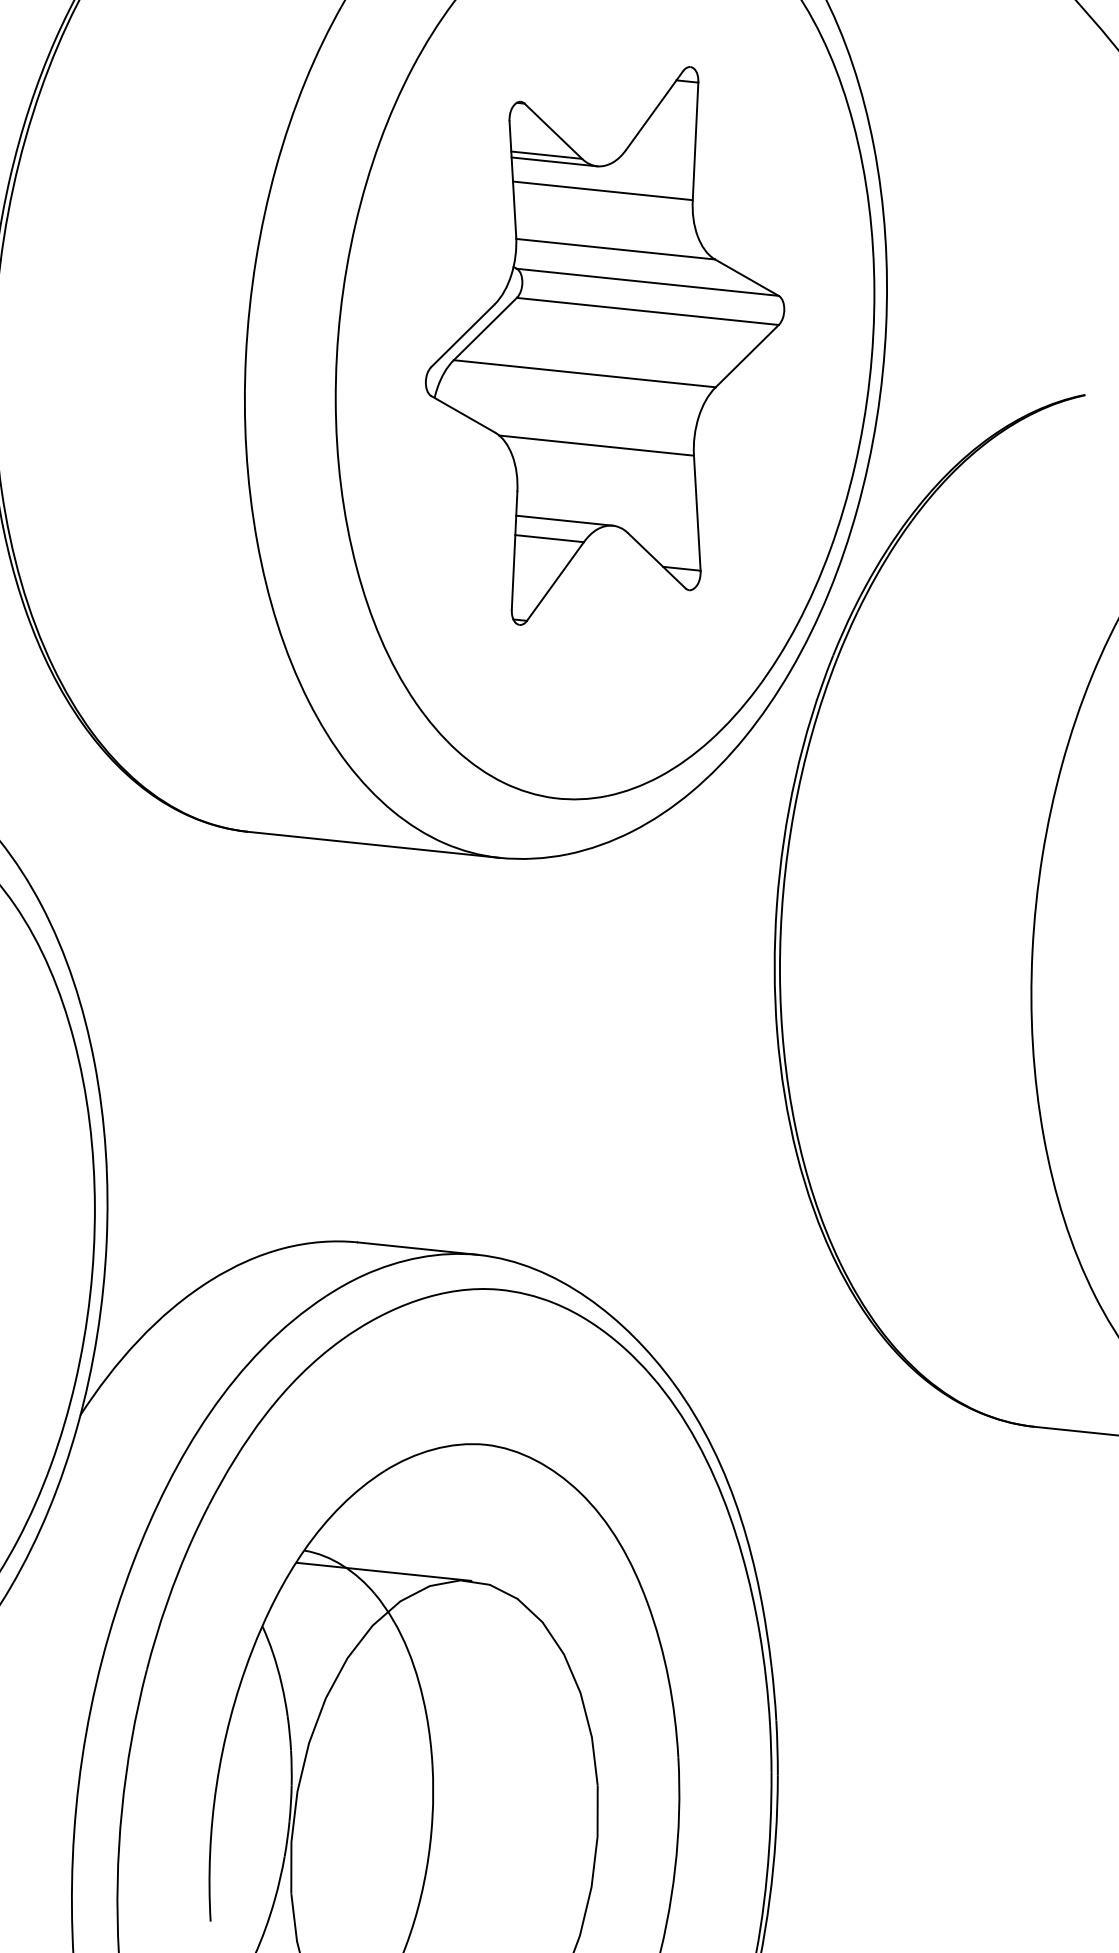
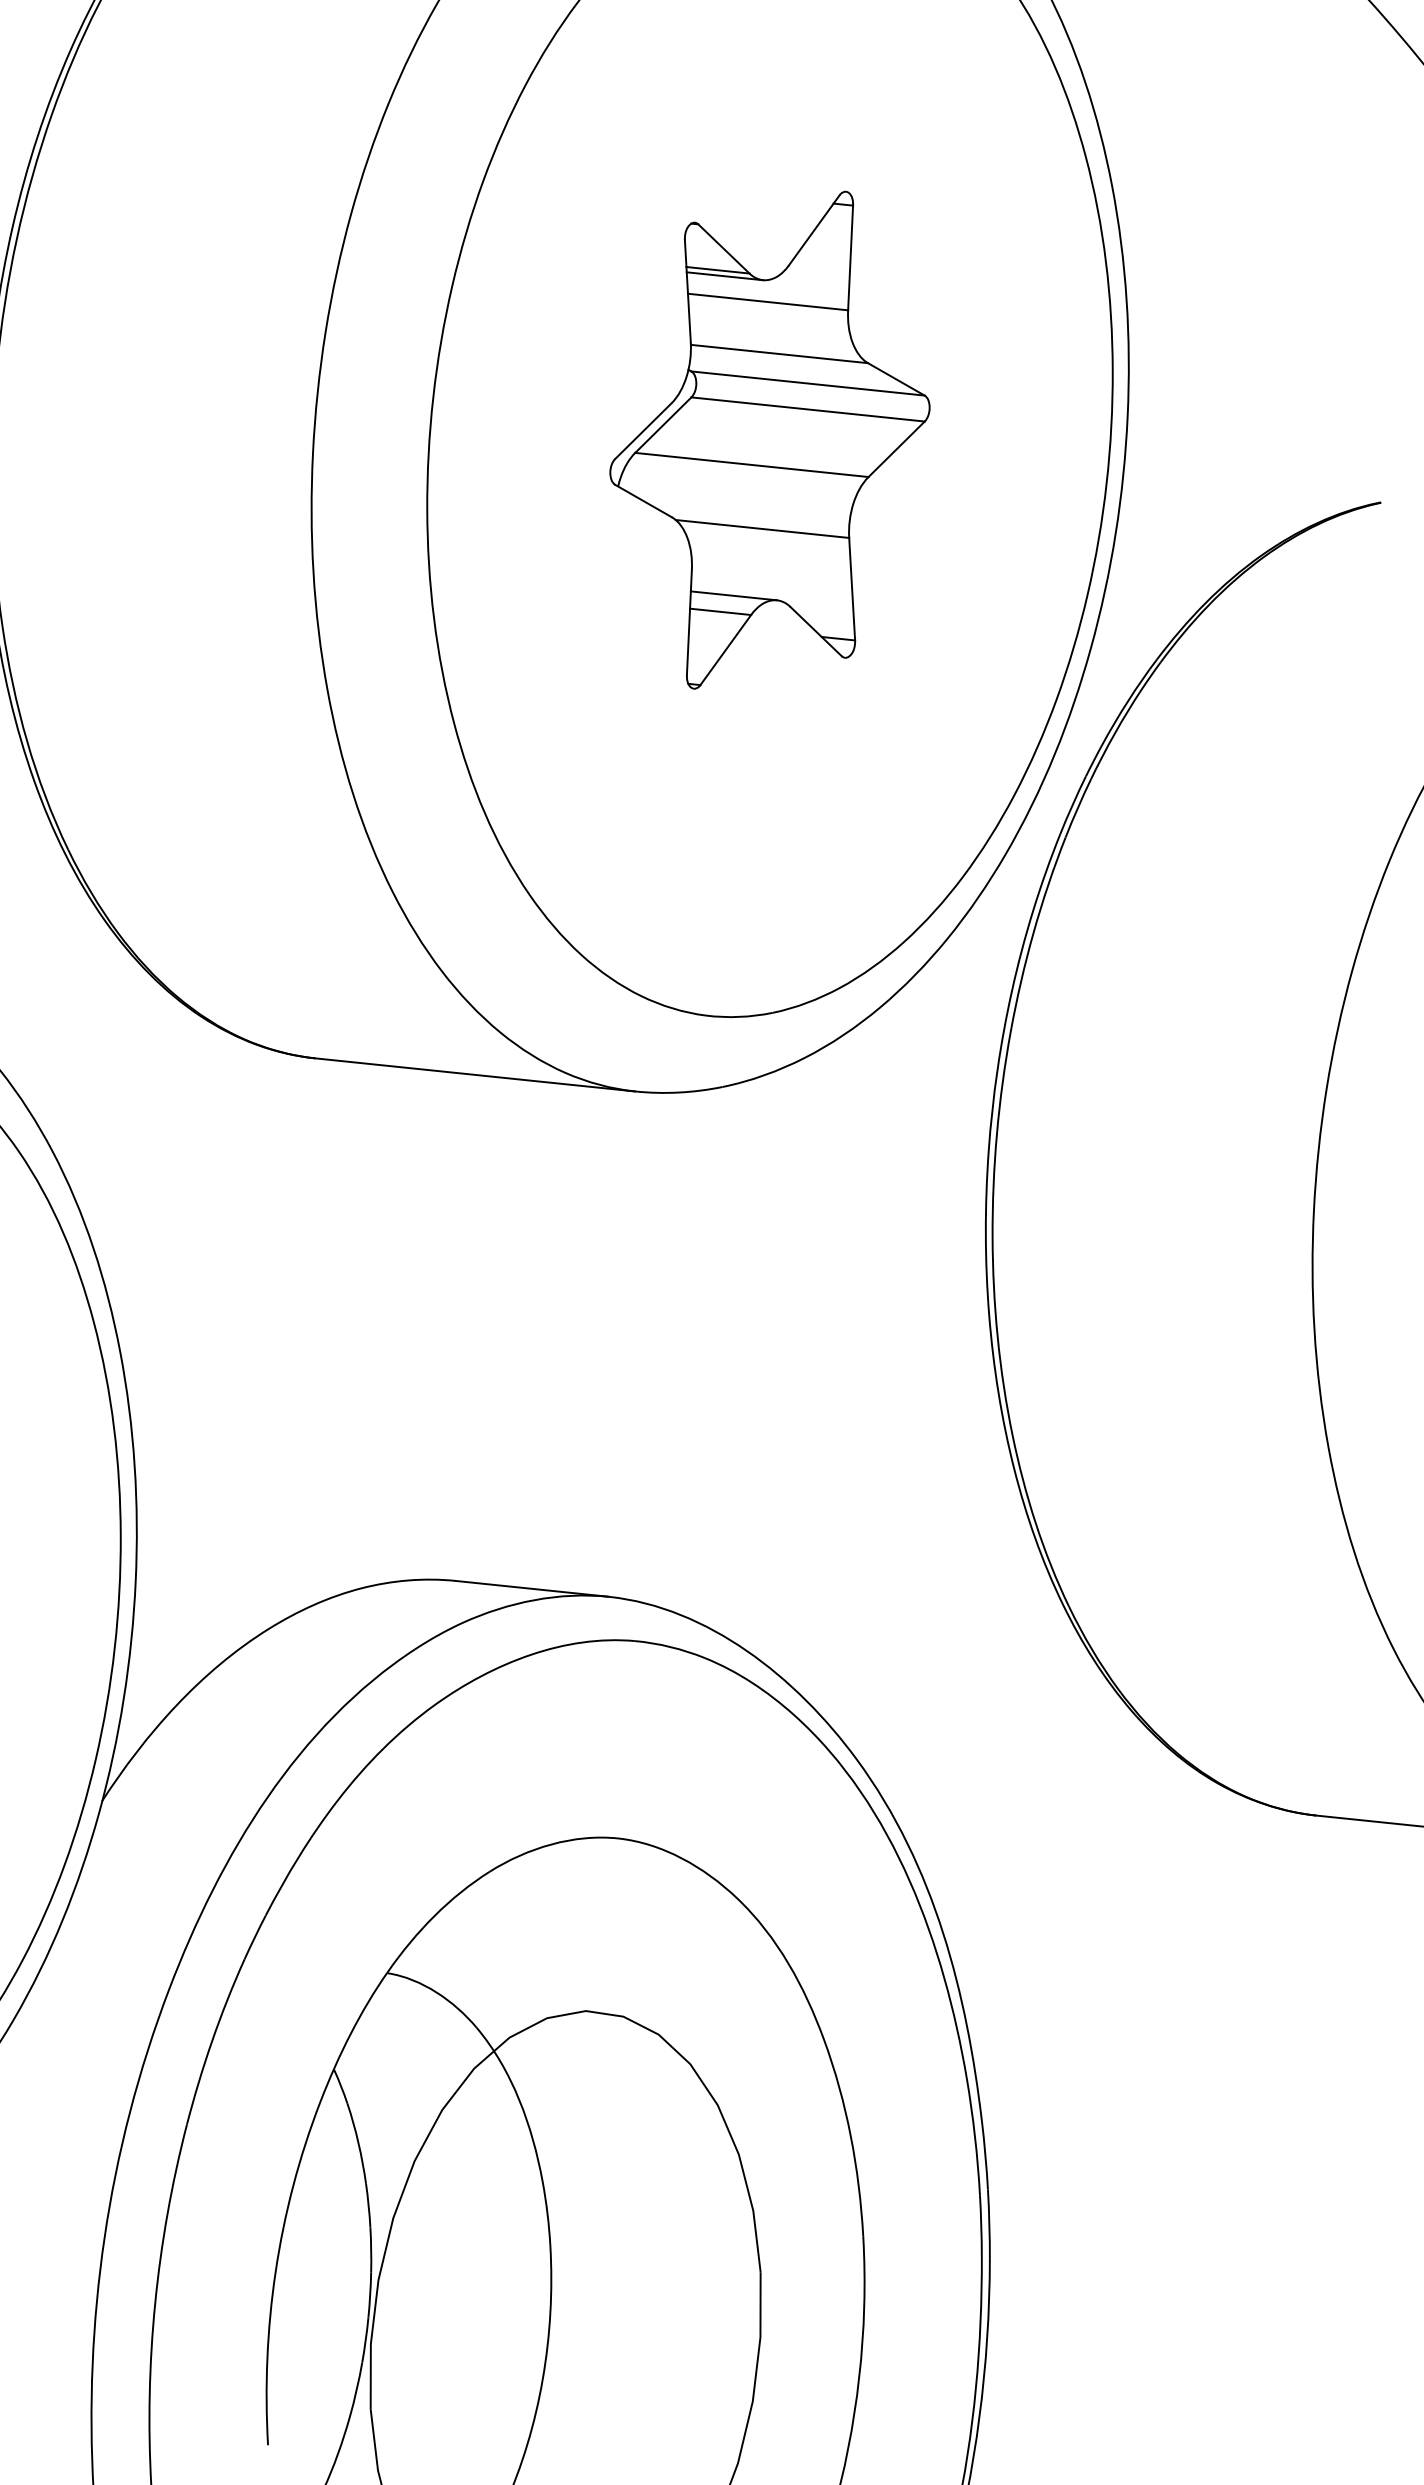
part: (604, 346) -> (769, 440), size x0.7
line: (383, 1571) -> (488, 1999), removed

